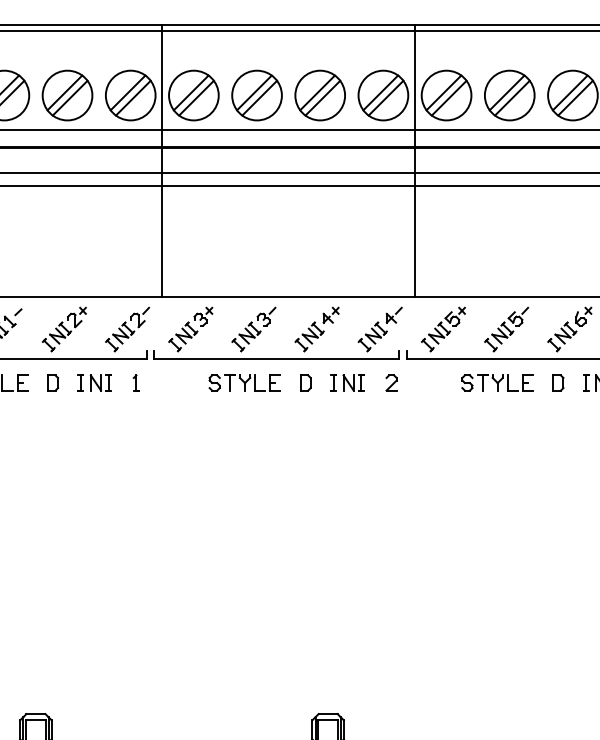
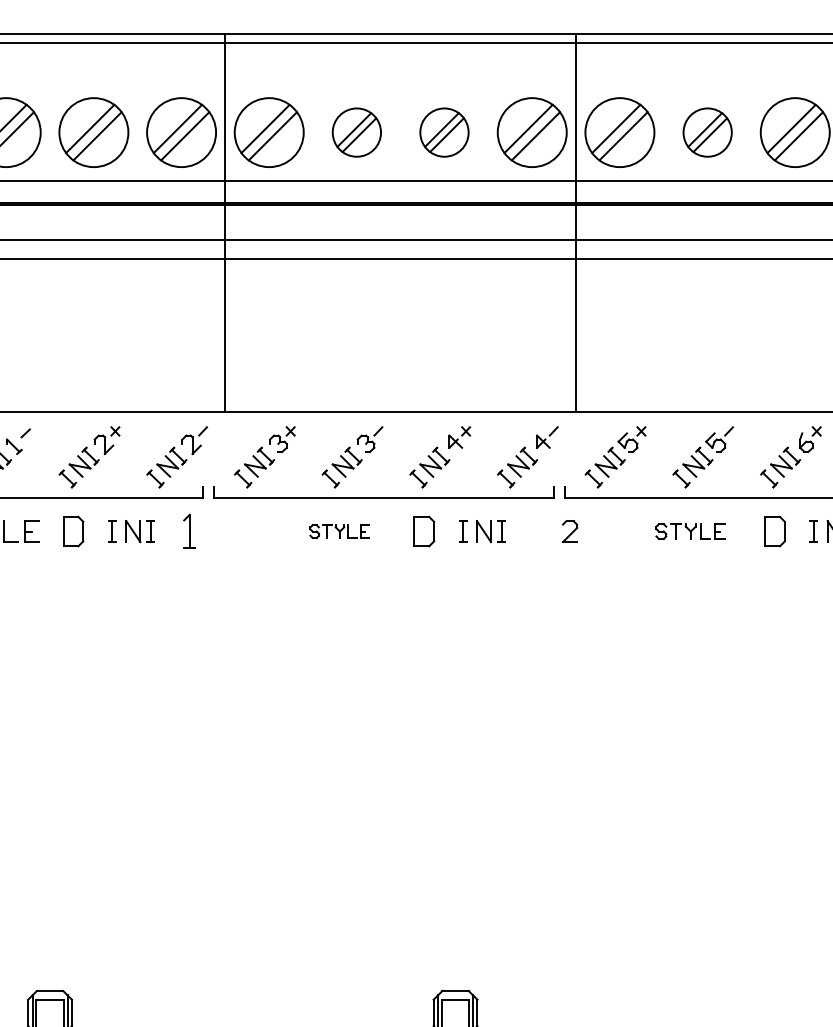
part: (256, 95) -> (356, 132), size x0.7
part: (319, 95) -> (443, 132), size x0.7
part: (509, 95) -> (707, 132), size x0.7
part: (53, 382) -> (74, 530), size x1.4
part: (135, 382) -> (188, 530), size x1.6
part: (244, 382) -> (339, 530), size x0.6
part: (305, 382) -> (424, 530), size x1.4
part: (391, 382) -> (569, 530), moved
part: (497, 382) -> (690, 530), size x0.7
part: (558, 382) -> (775, 530), size x1.4

